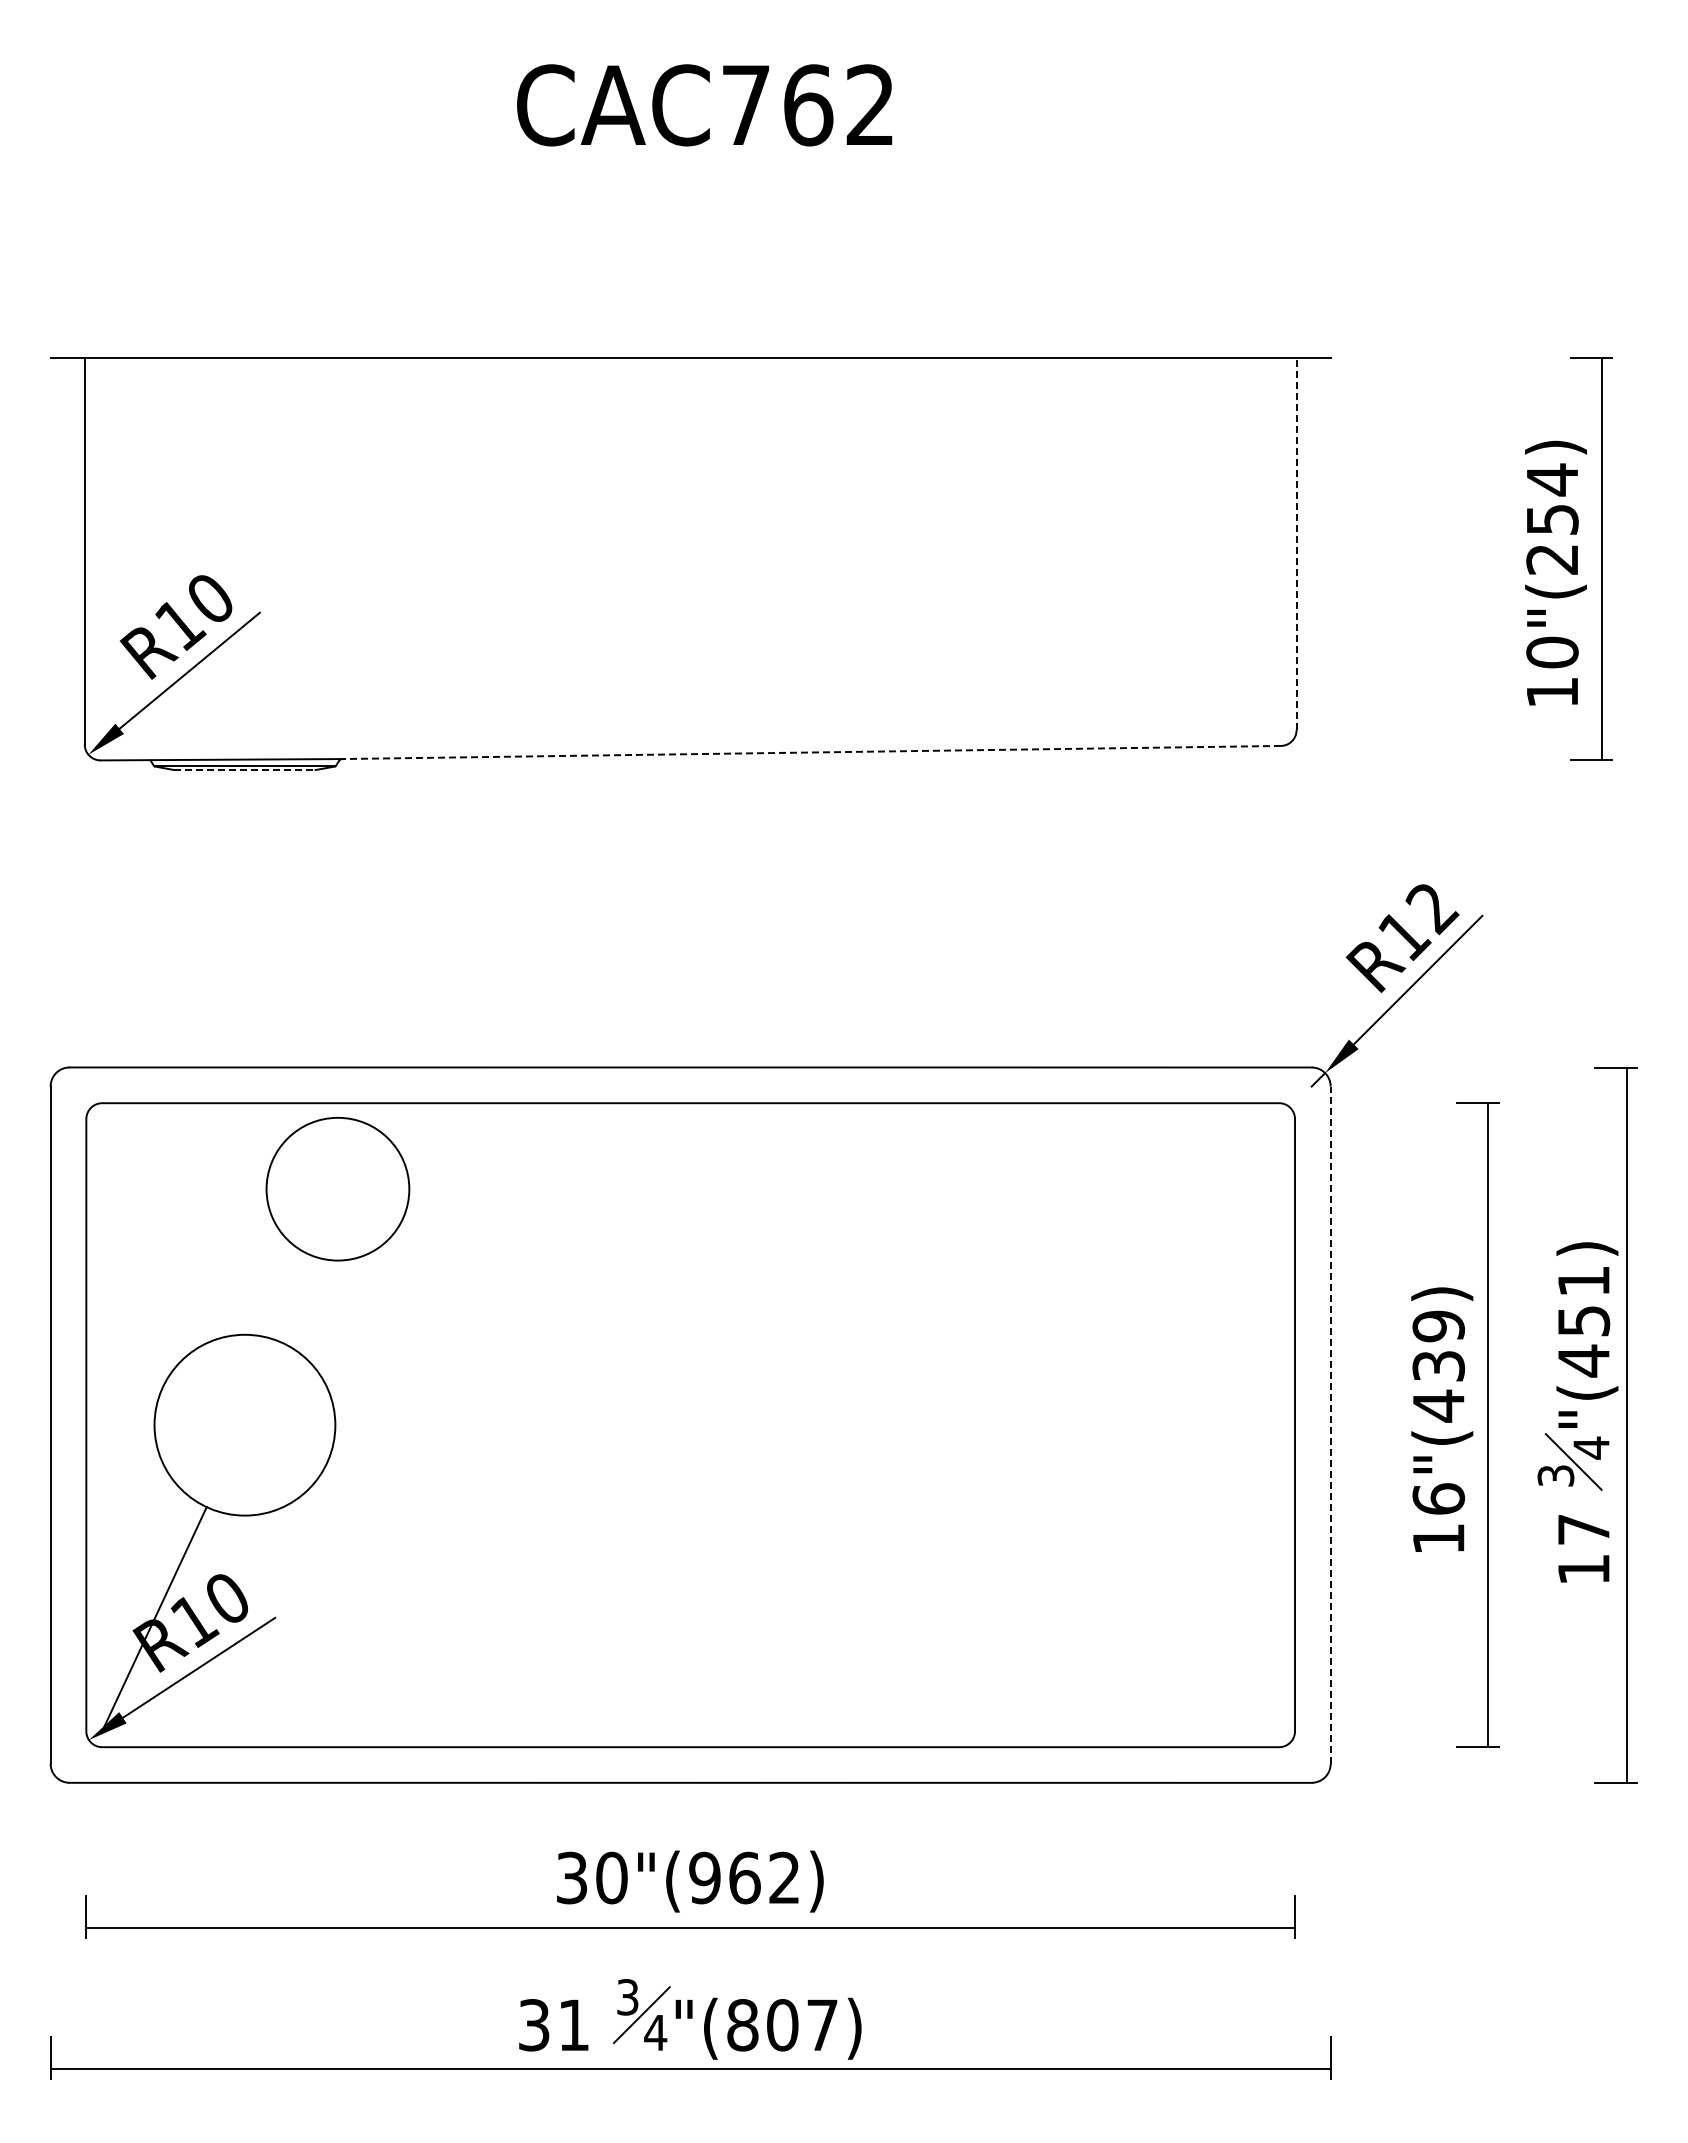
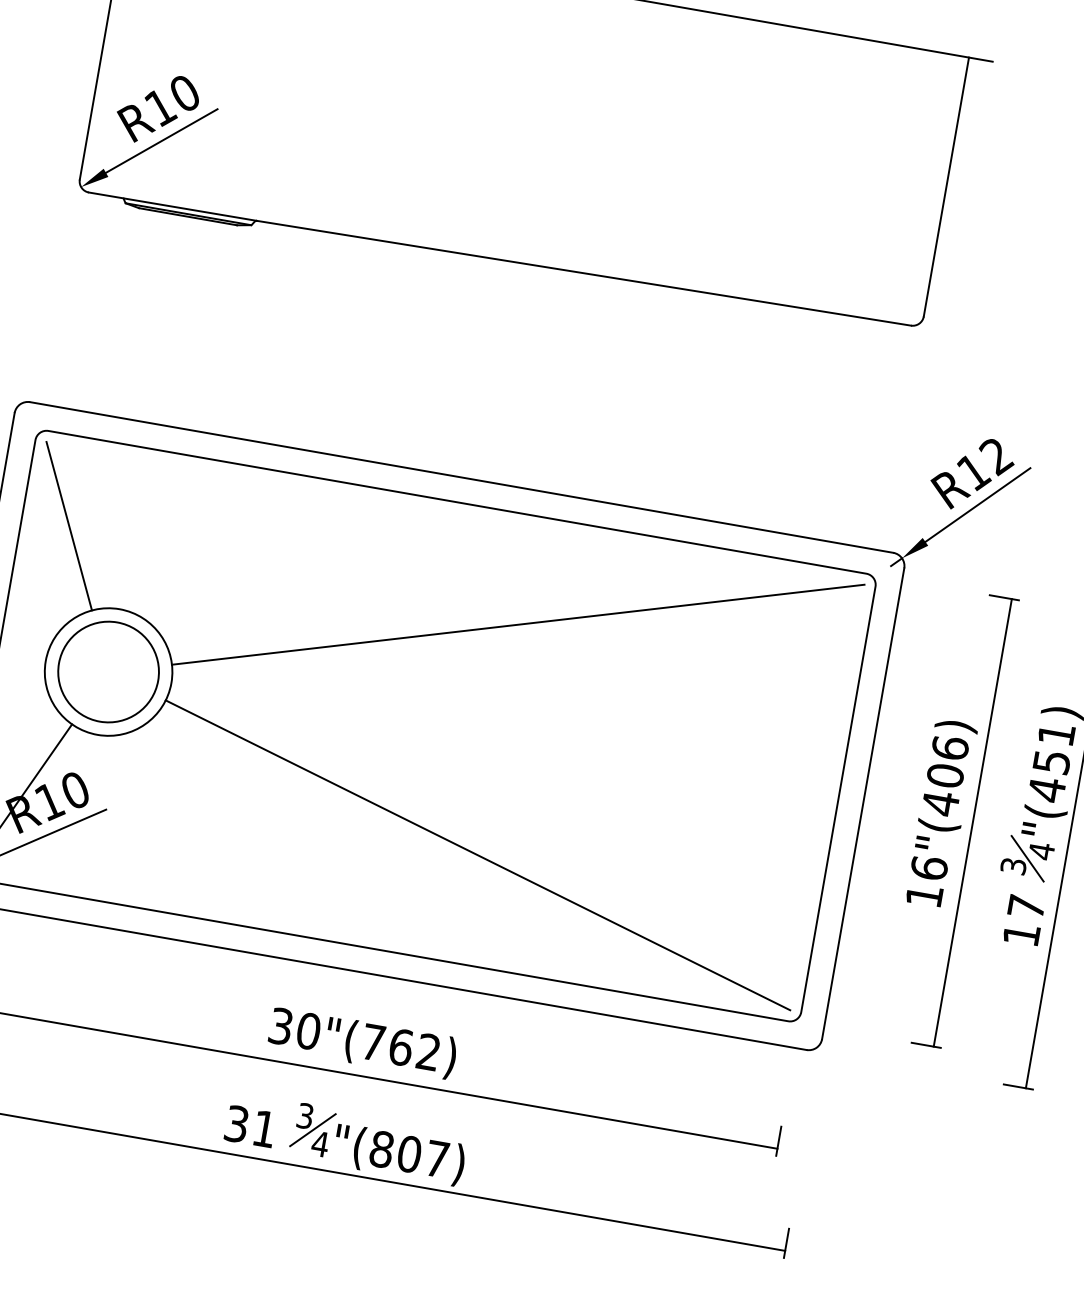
line: (1296, 543) -> (946, 186), dashed -> solid
line: (811, 752) -> (583, 273), dashed -> solid
line: (244, 770) -> (187, 216), dashed -> solid
circle: (337, 1188) -> (108, 671), moved
line: (154, 1231) -> (69, 526), added
line: (805, 1259) -> (518, 624), added
text: (1438, 1345) -> (947, 761), 16"(439) -> 16"(406)
line: (1330, 1425) -> (863, 803), dashed -> solid
line: (805, 1590) -> (478, 854), added
text: (704, 1877) -> (373, 1042), 30"(962) -> 30"(762)

